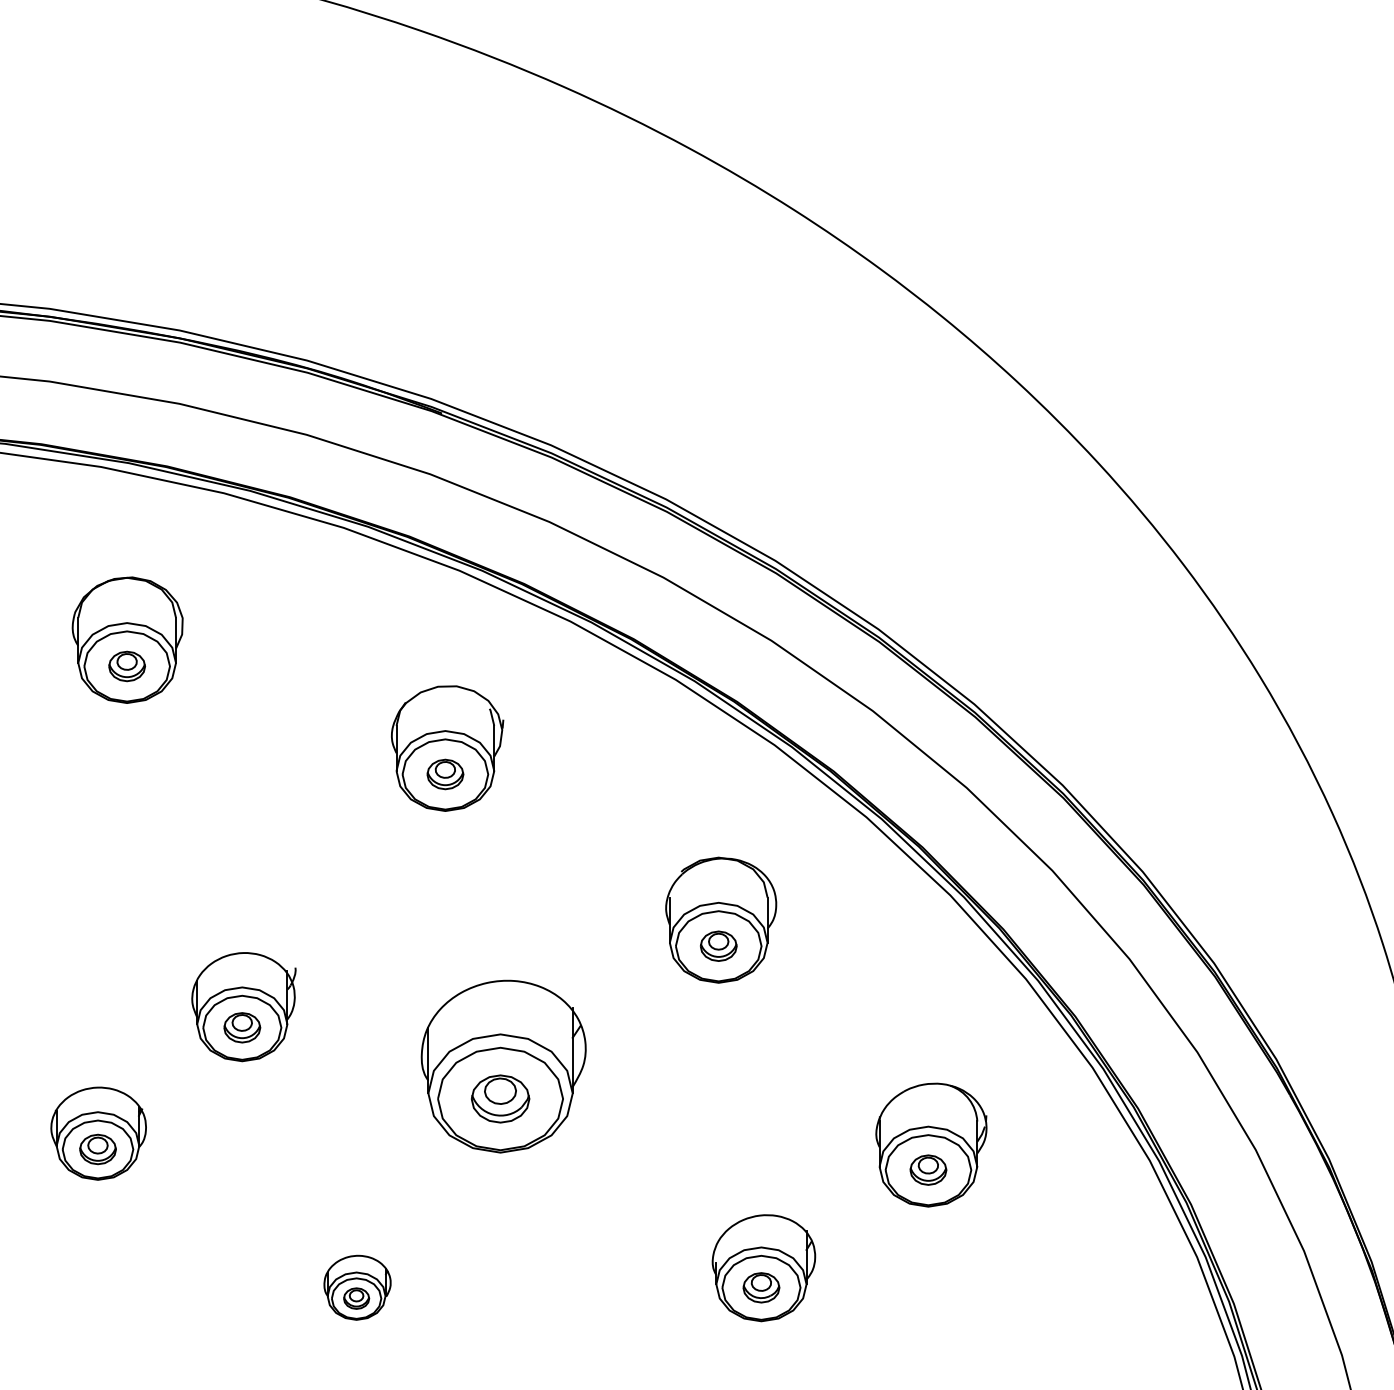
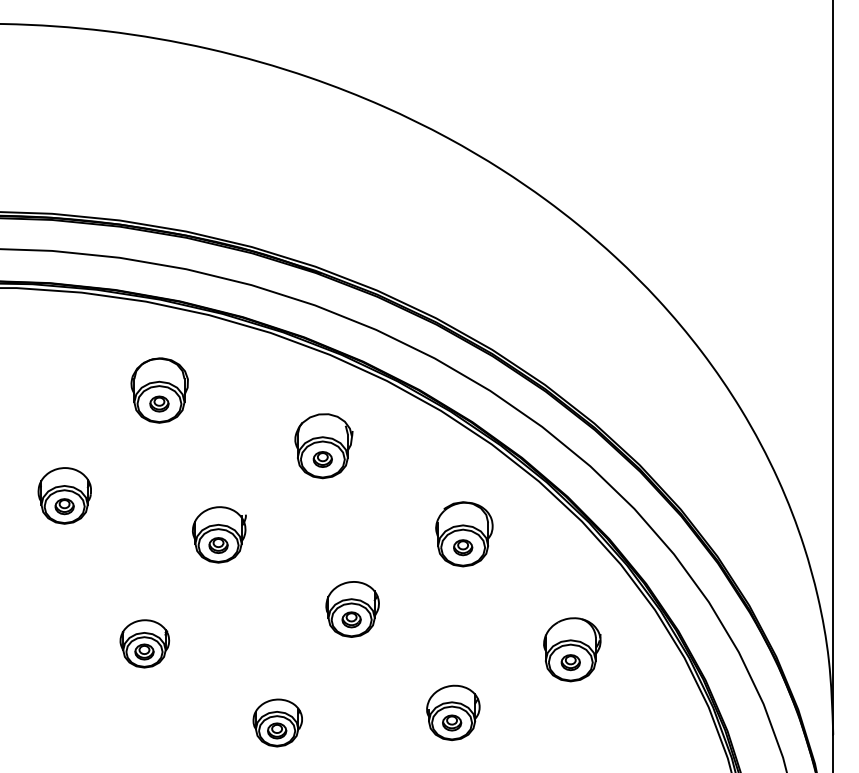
part: (244, 1006) -> (219, 534), moved
part: (503, 1066) -> (352, 609), size x0.62
part: (764, 1267) -> (453, 712), moved
part: (357, 1286) -> (277, 722), size x1.43

